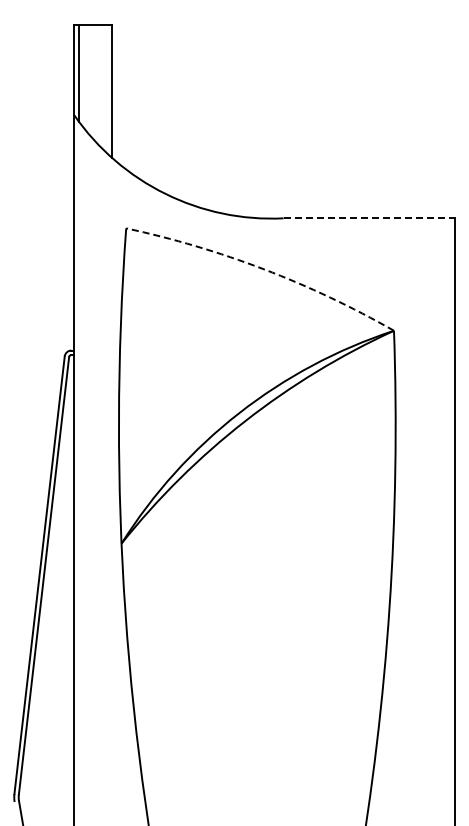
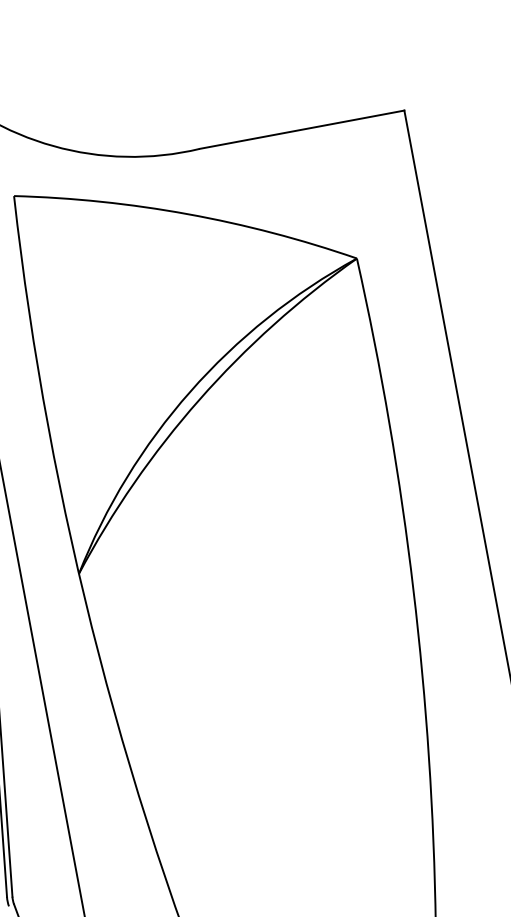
line: (369, 218) -> (302, 129), dashed -> solid
arc: (264, 269) -> (188, 214), dashed -> solid

